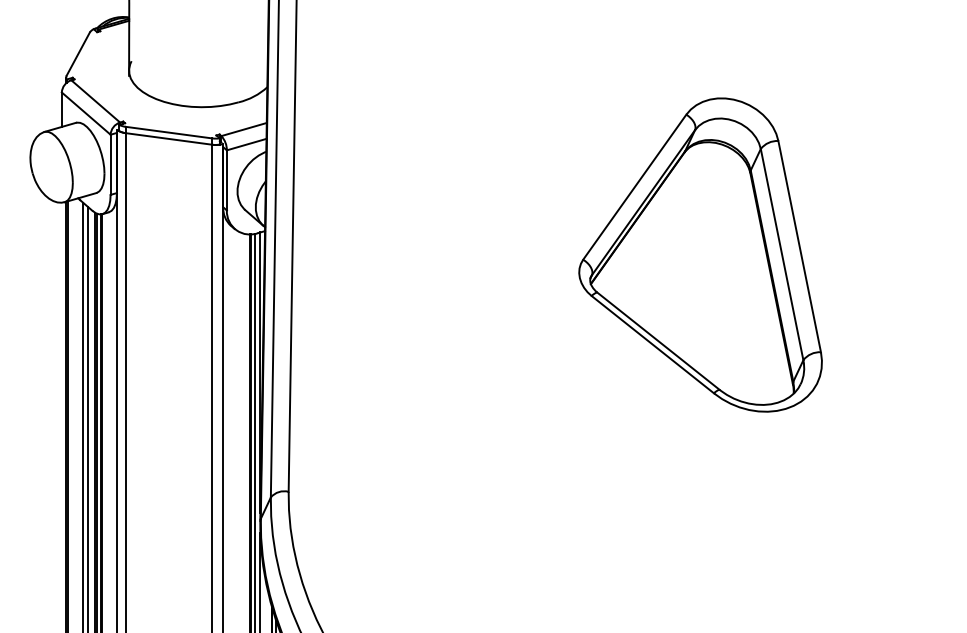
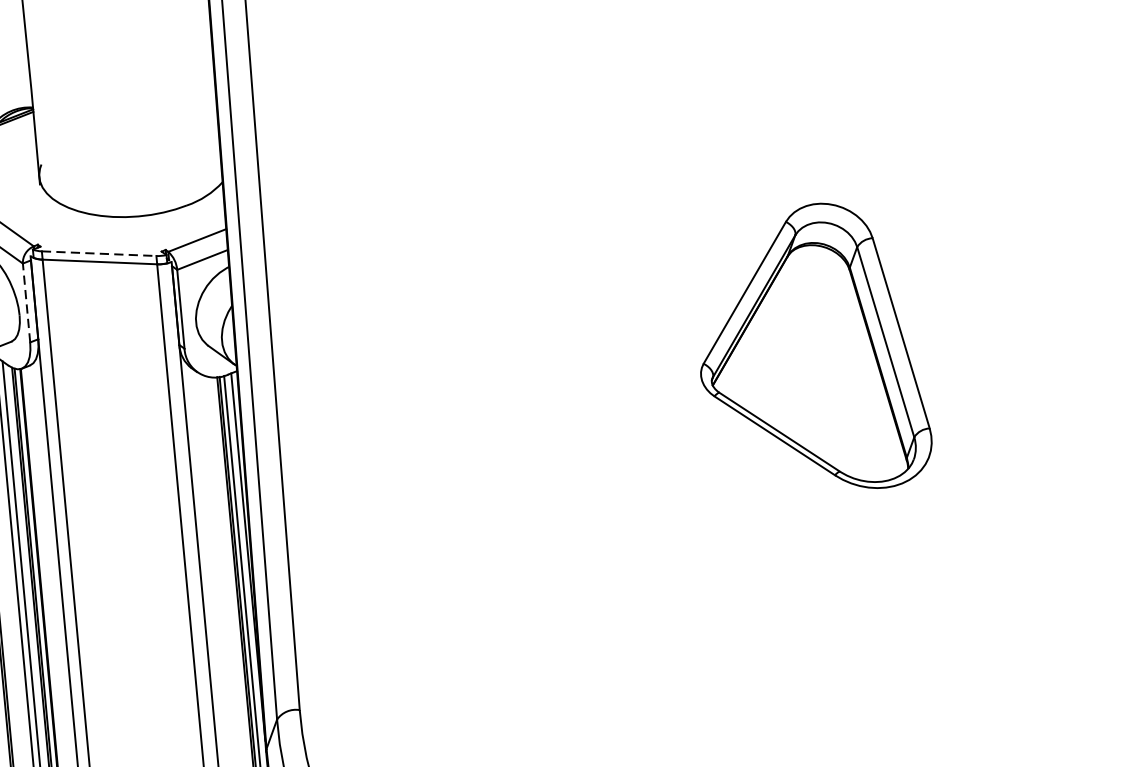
line: (168, 132) -> (98, 253), solid -> dashed
line: (110, 164) -> (26, 302), solid -> dashed
part: (700, 254) -> (810, 348), size x0.7

